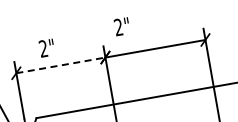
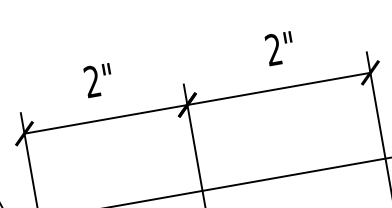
text: (120, 26) -> (277, 48), moved
text: (45, 47) -> (96, 79), moved
line: (61, 65) -> (107, 119), dashed -> solid

